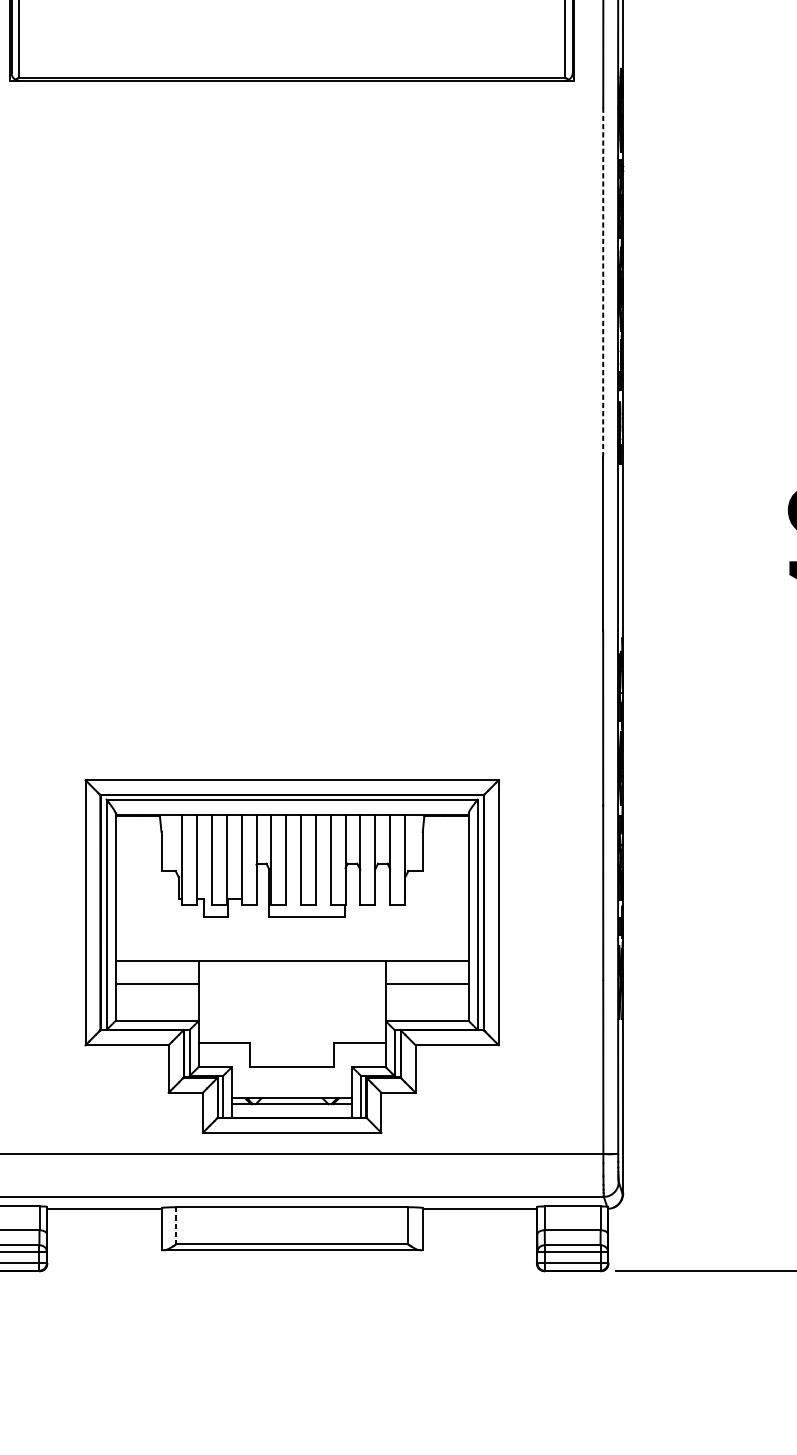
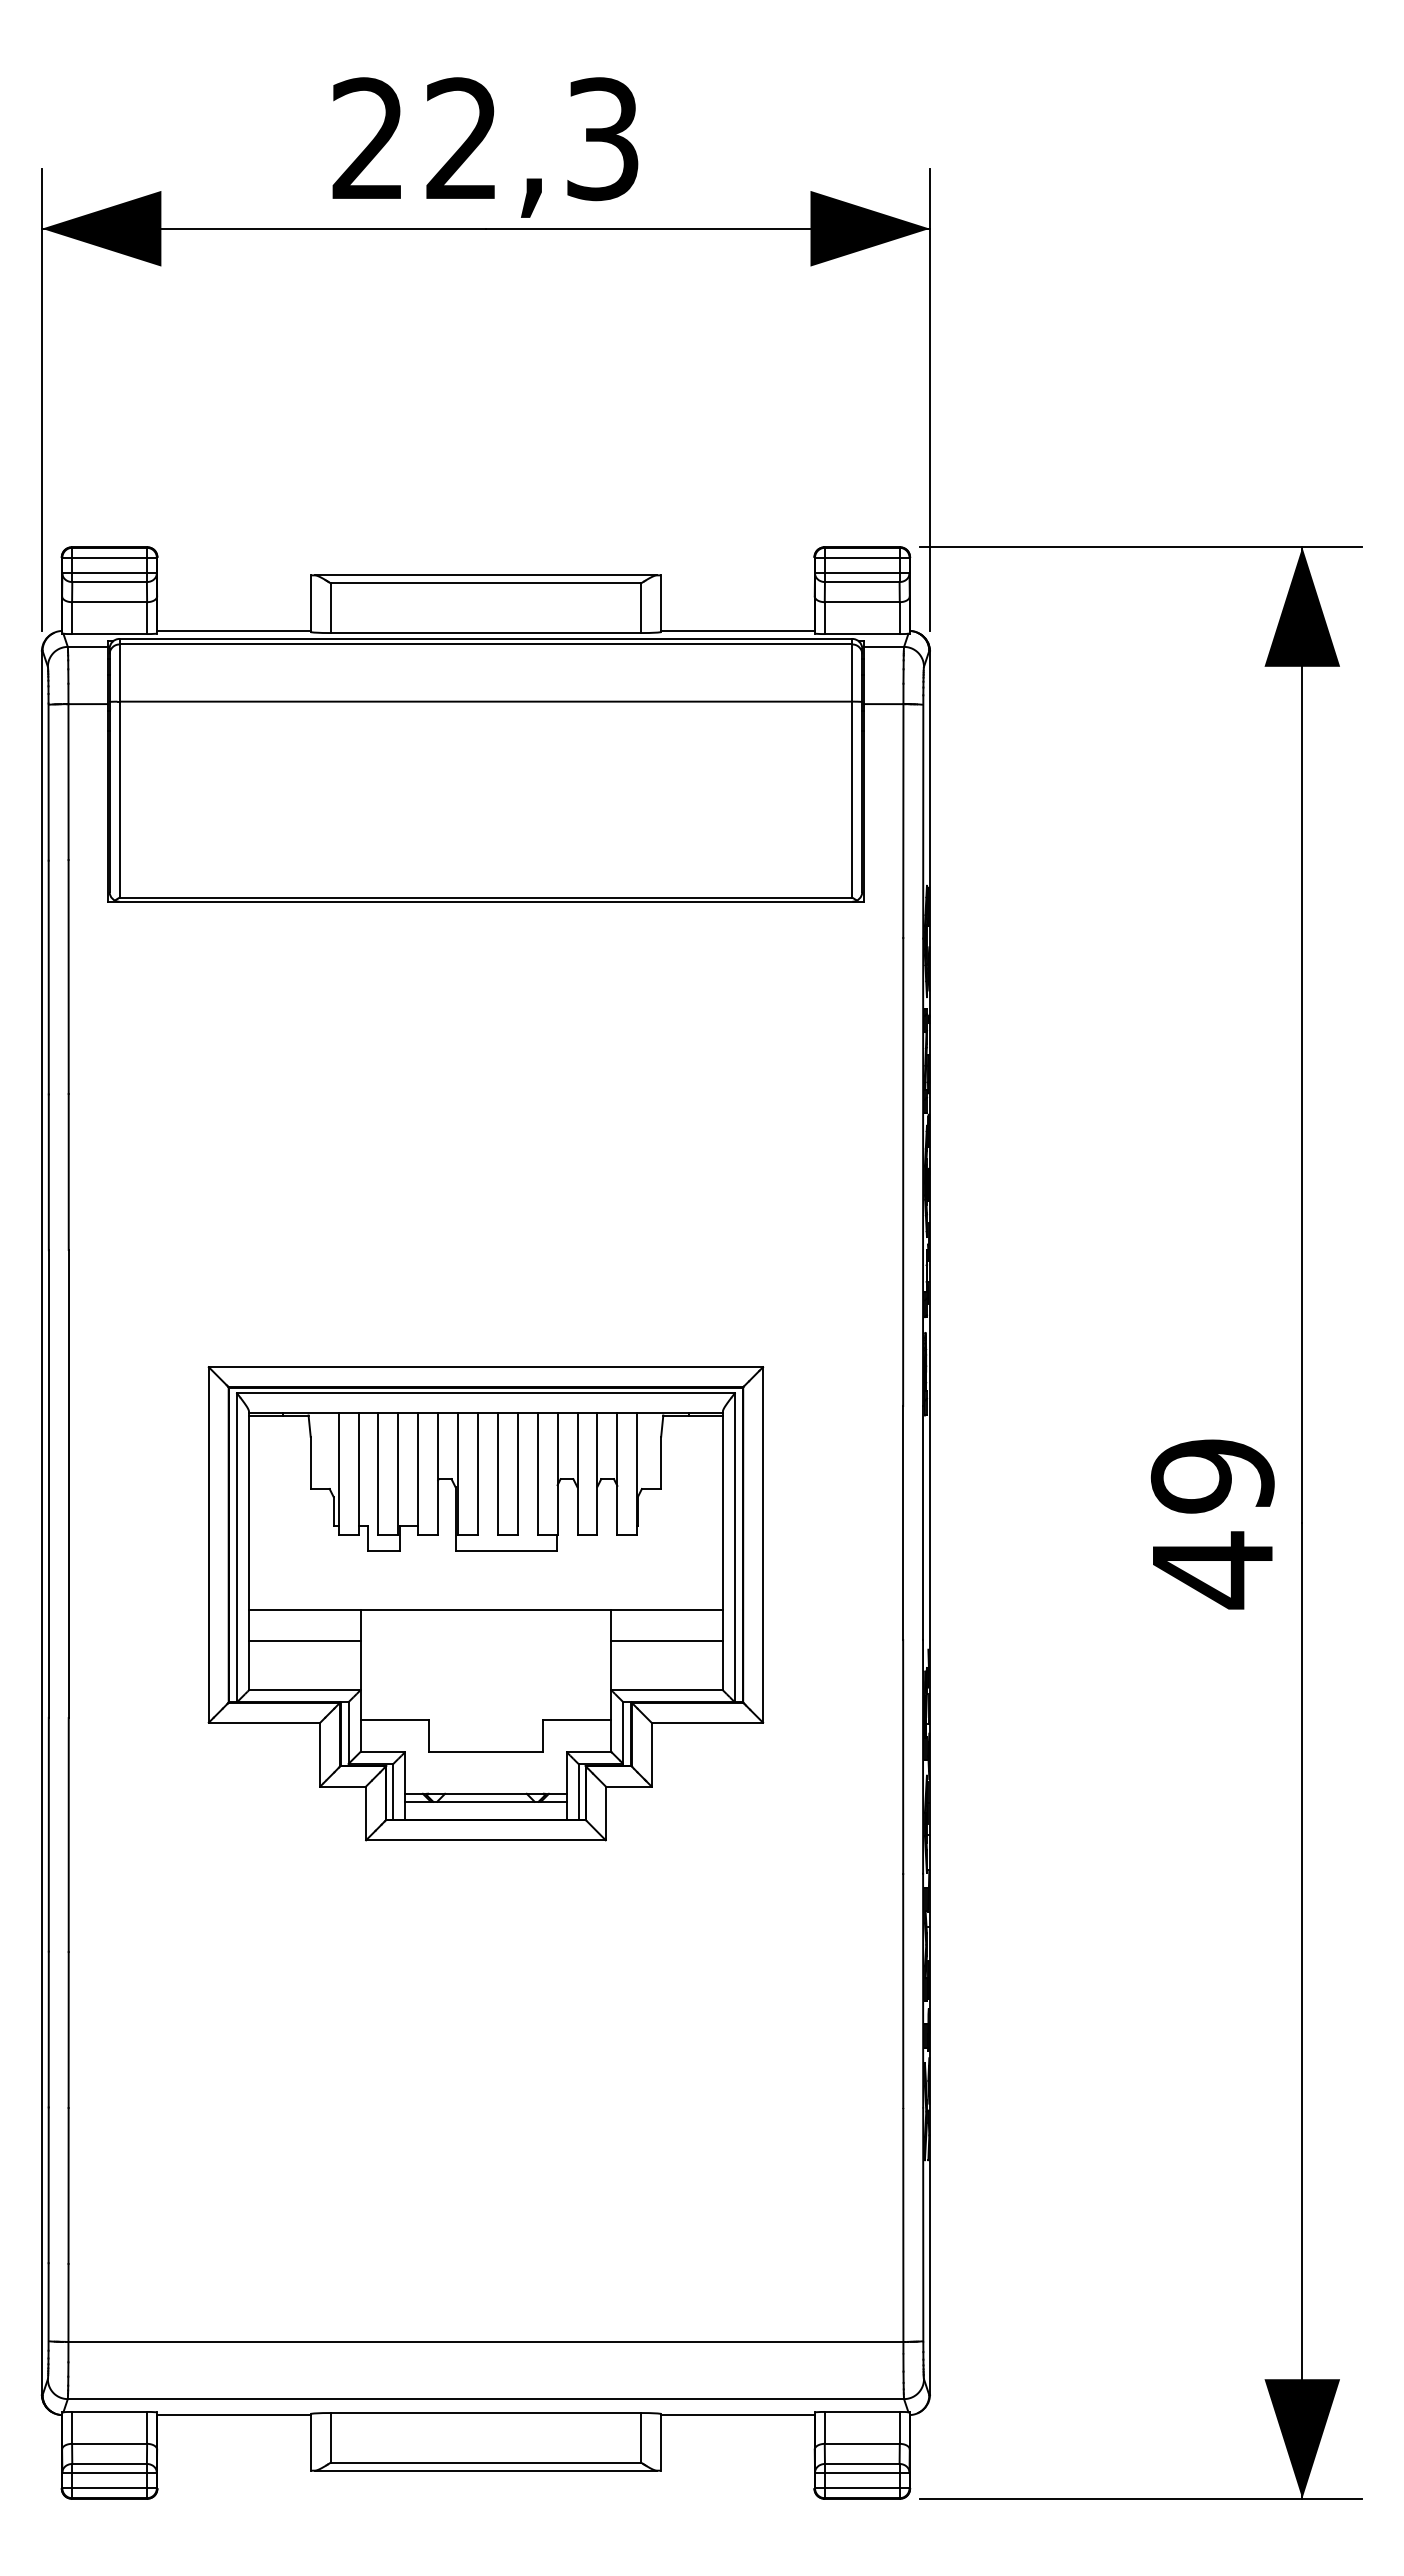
line: (603, 282) -> (903, 1172), dashed -> solid
part: (291, 956) -> (485, 1603), moved
line: (176, 1225) -> (330, 2437), dashed -> solid

